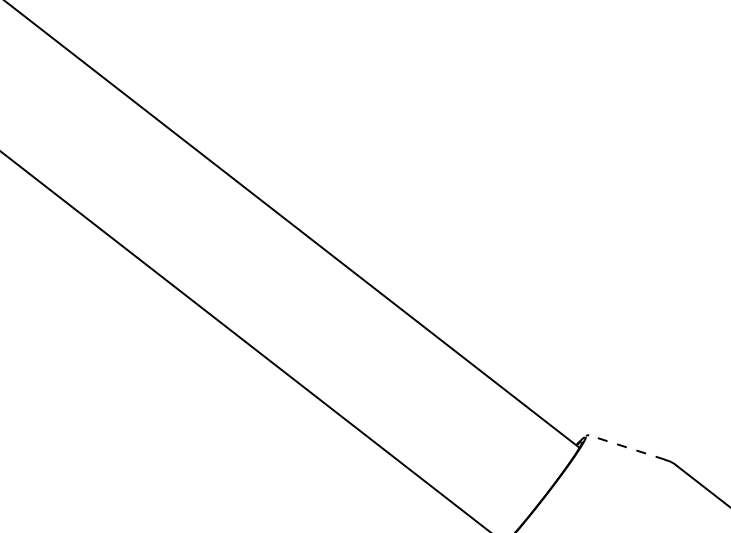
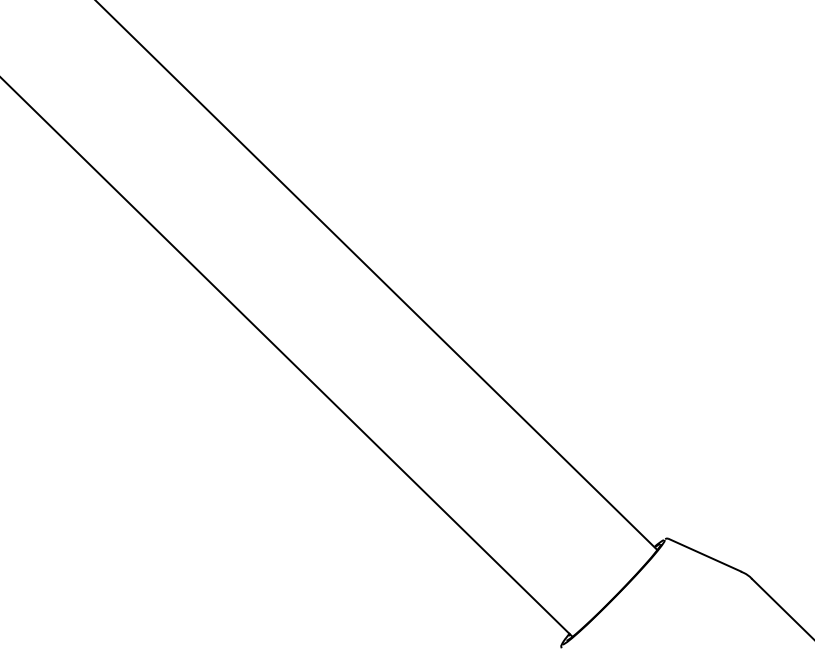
line: (627, 447) -> (705, 555), dashed -> solid

